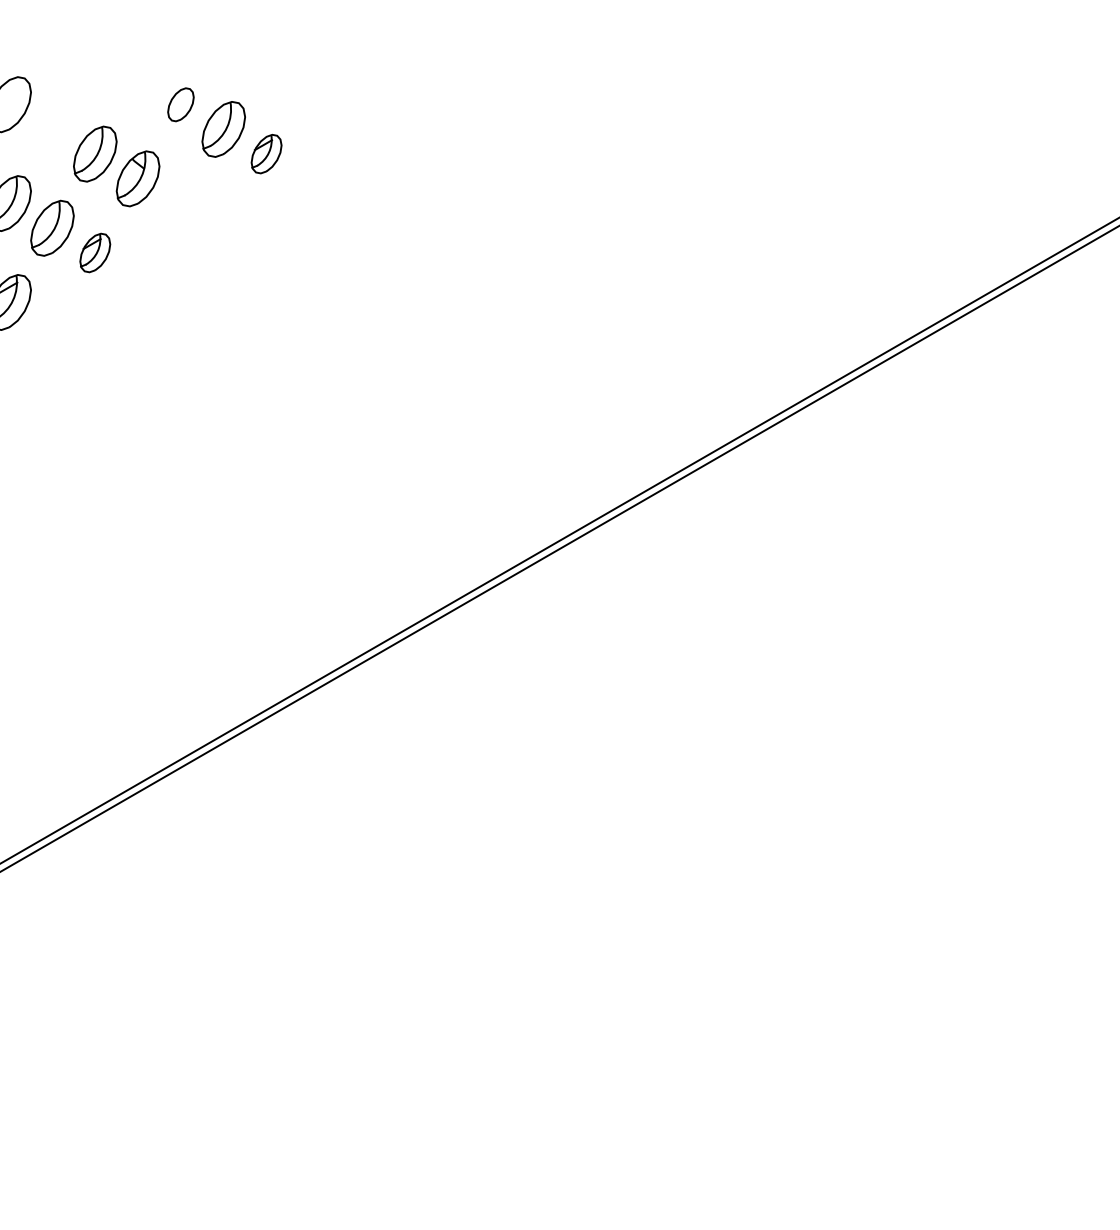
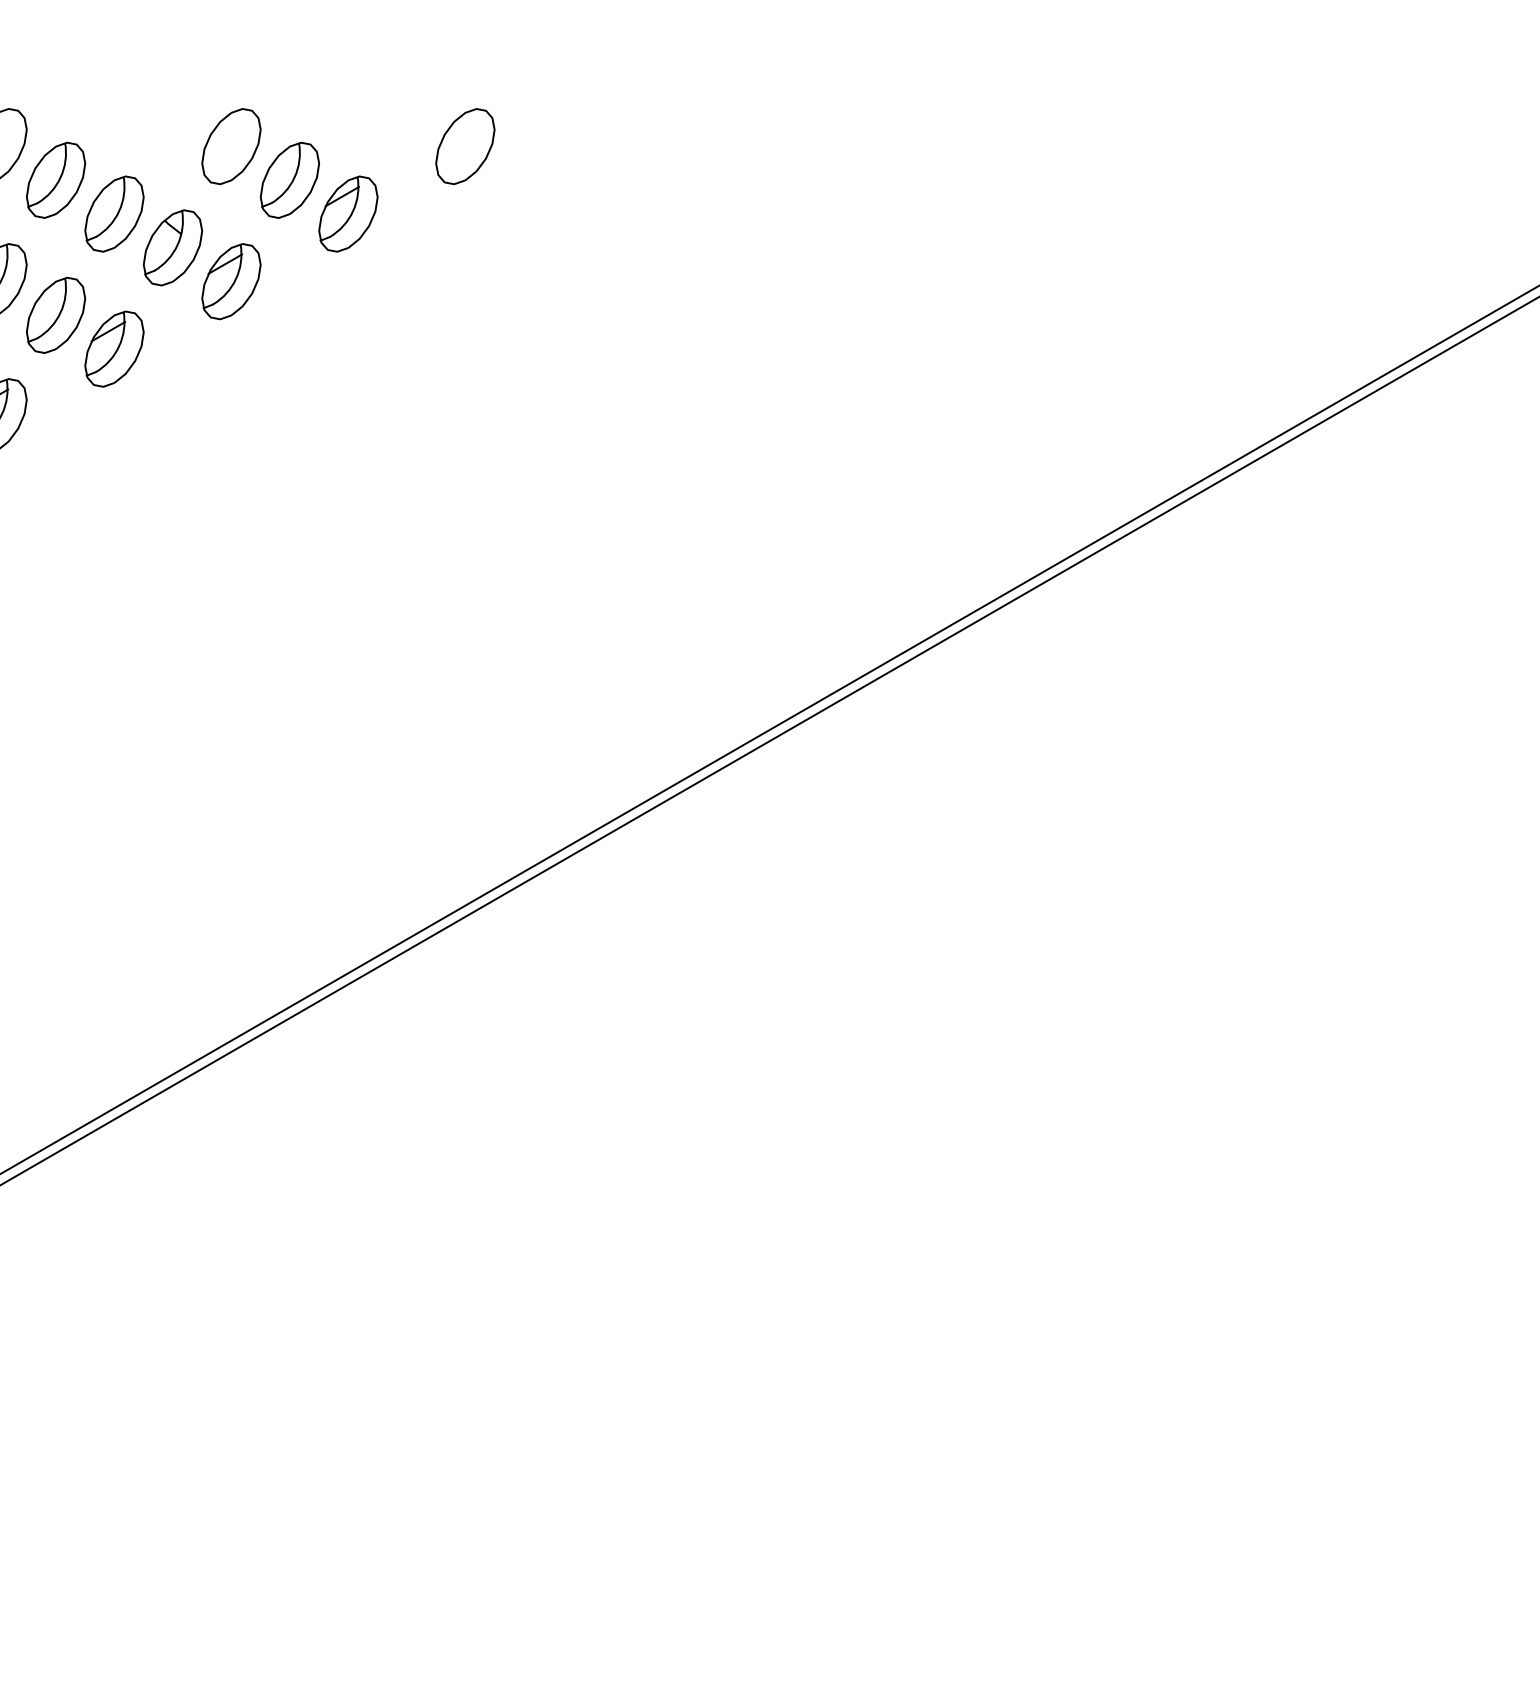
part: (180, 104) -> (231, 146), size x1.67
part: (352, 104) -> (465, 146), added
part: (52, 128) -> (56, 179), added
part: (266, 153) -> (348, 213), size x1.43
part: (180, 203) -> (231, 281), added
part: (95, 252) -> (114, 348), size x1.43

